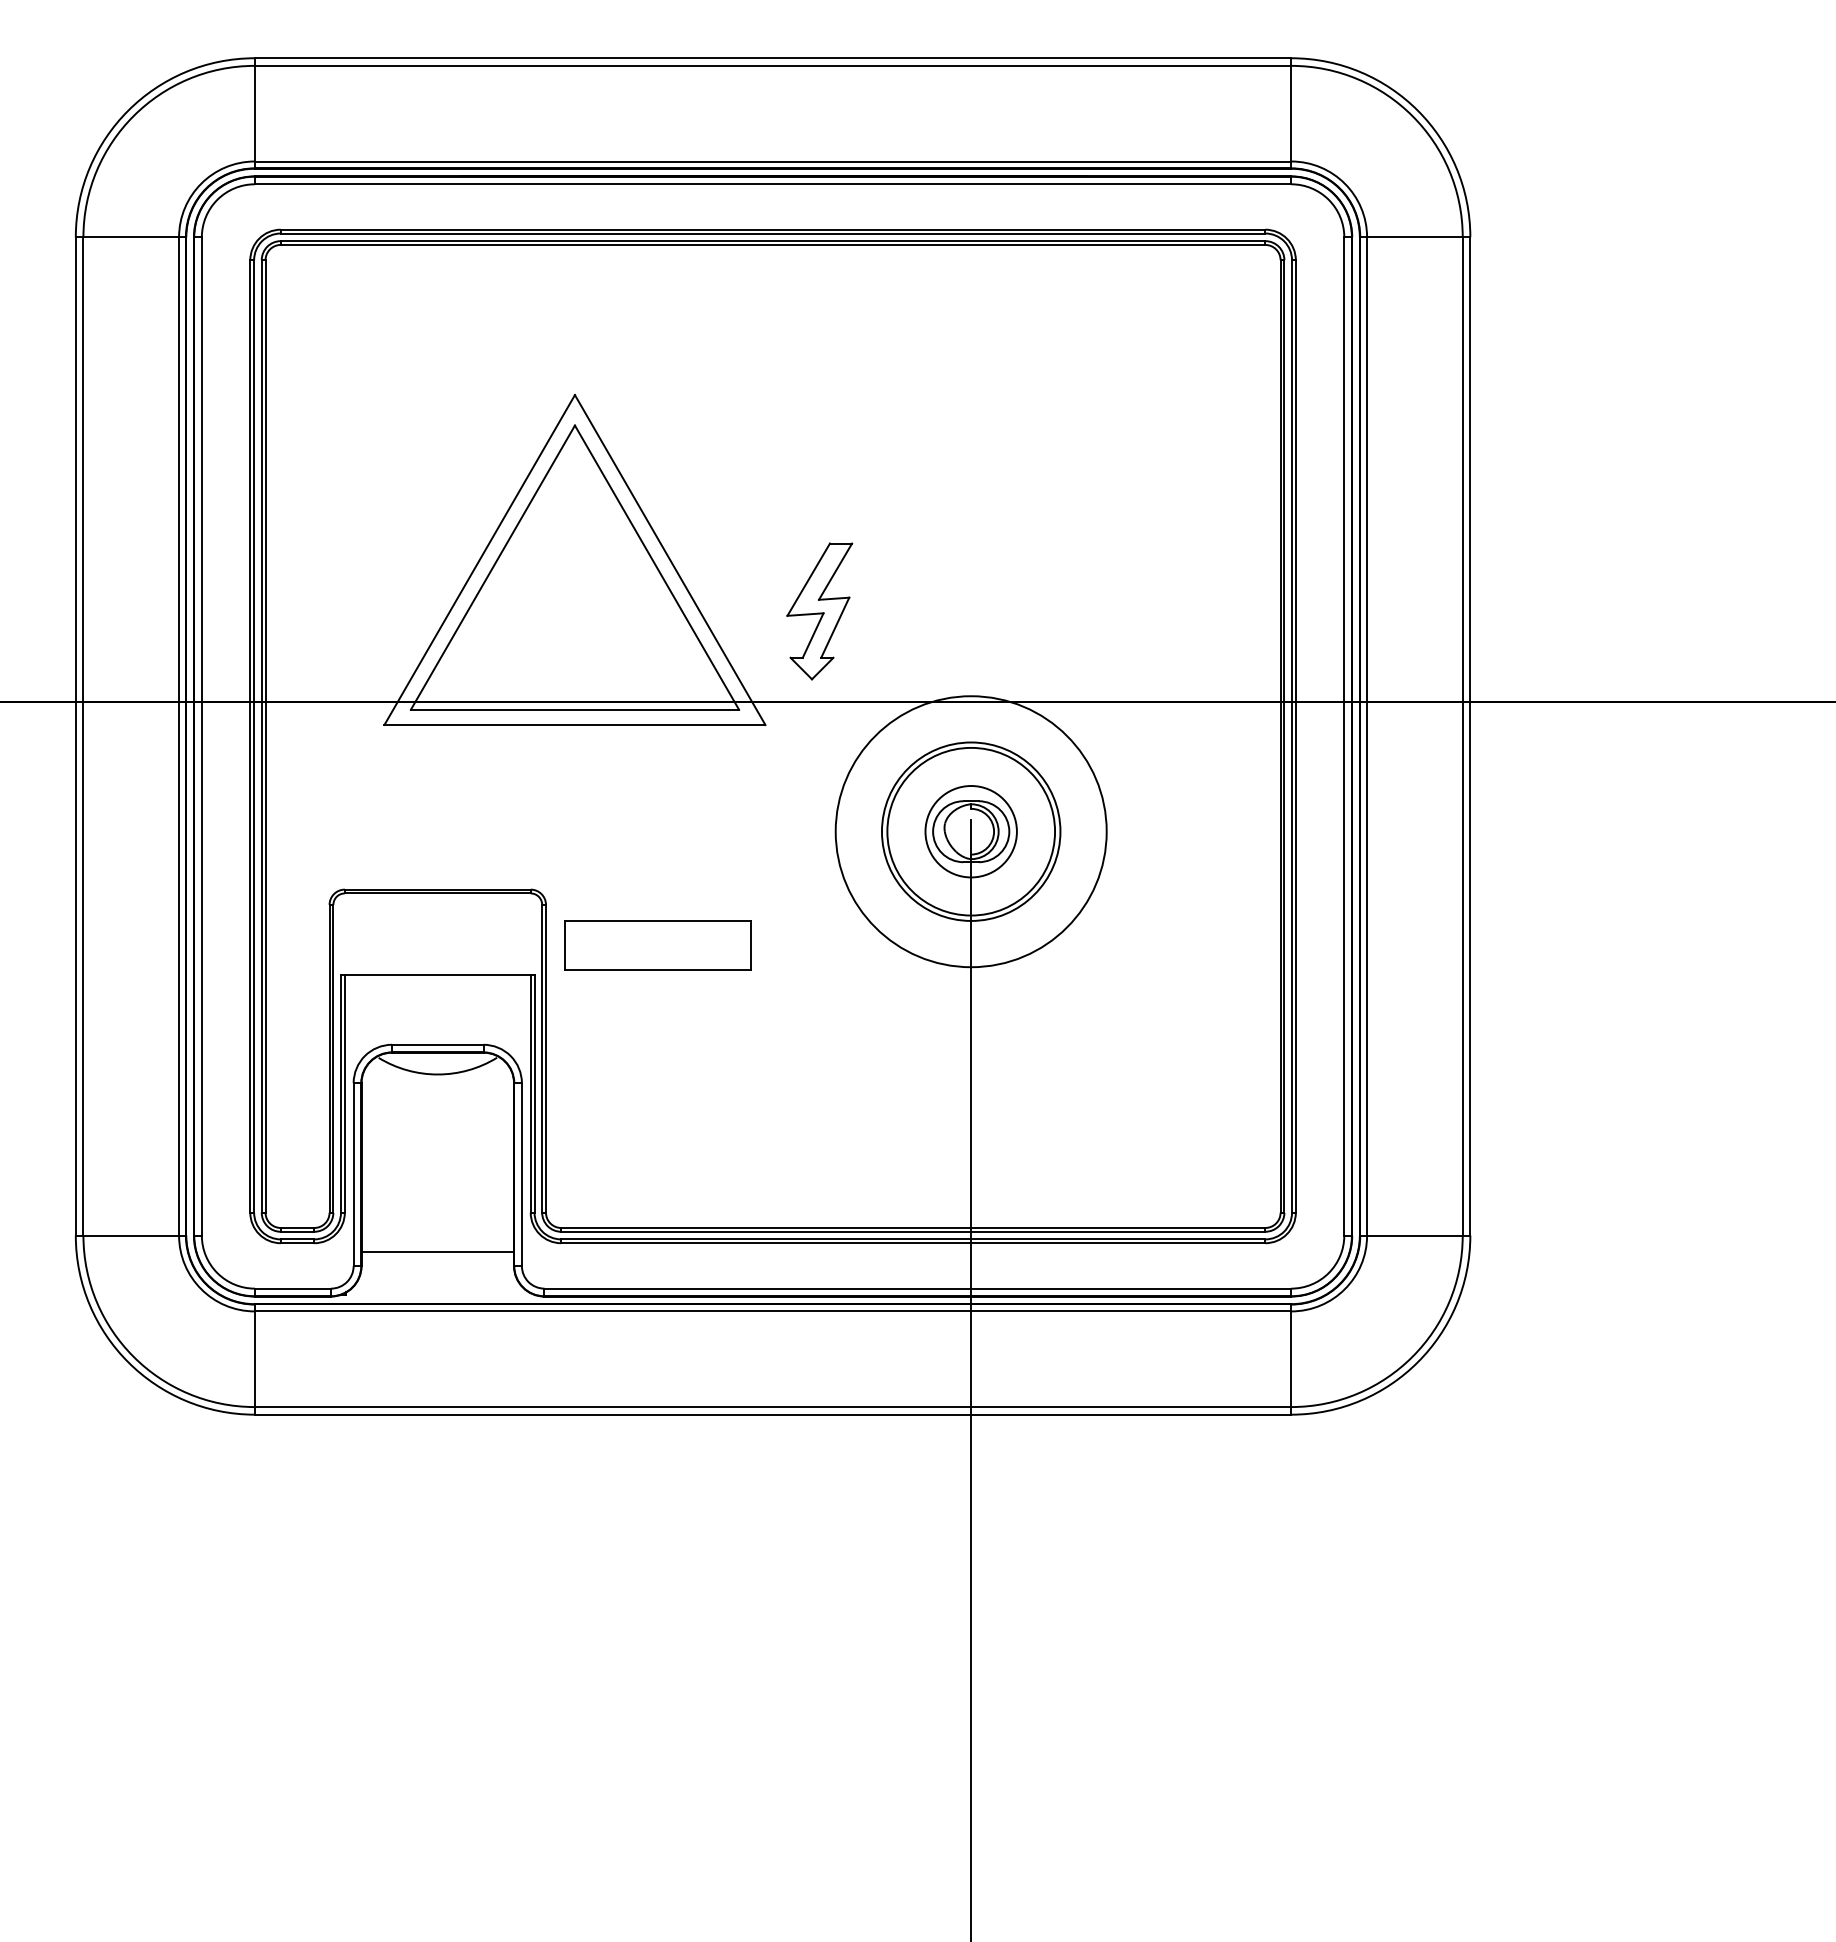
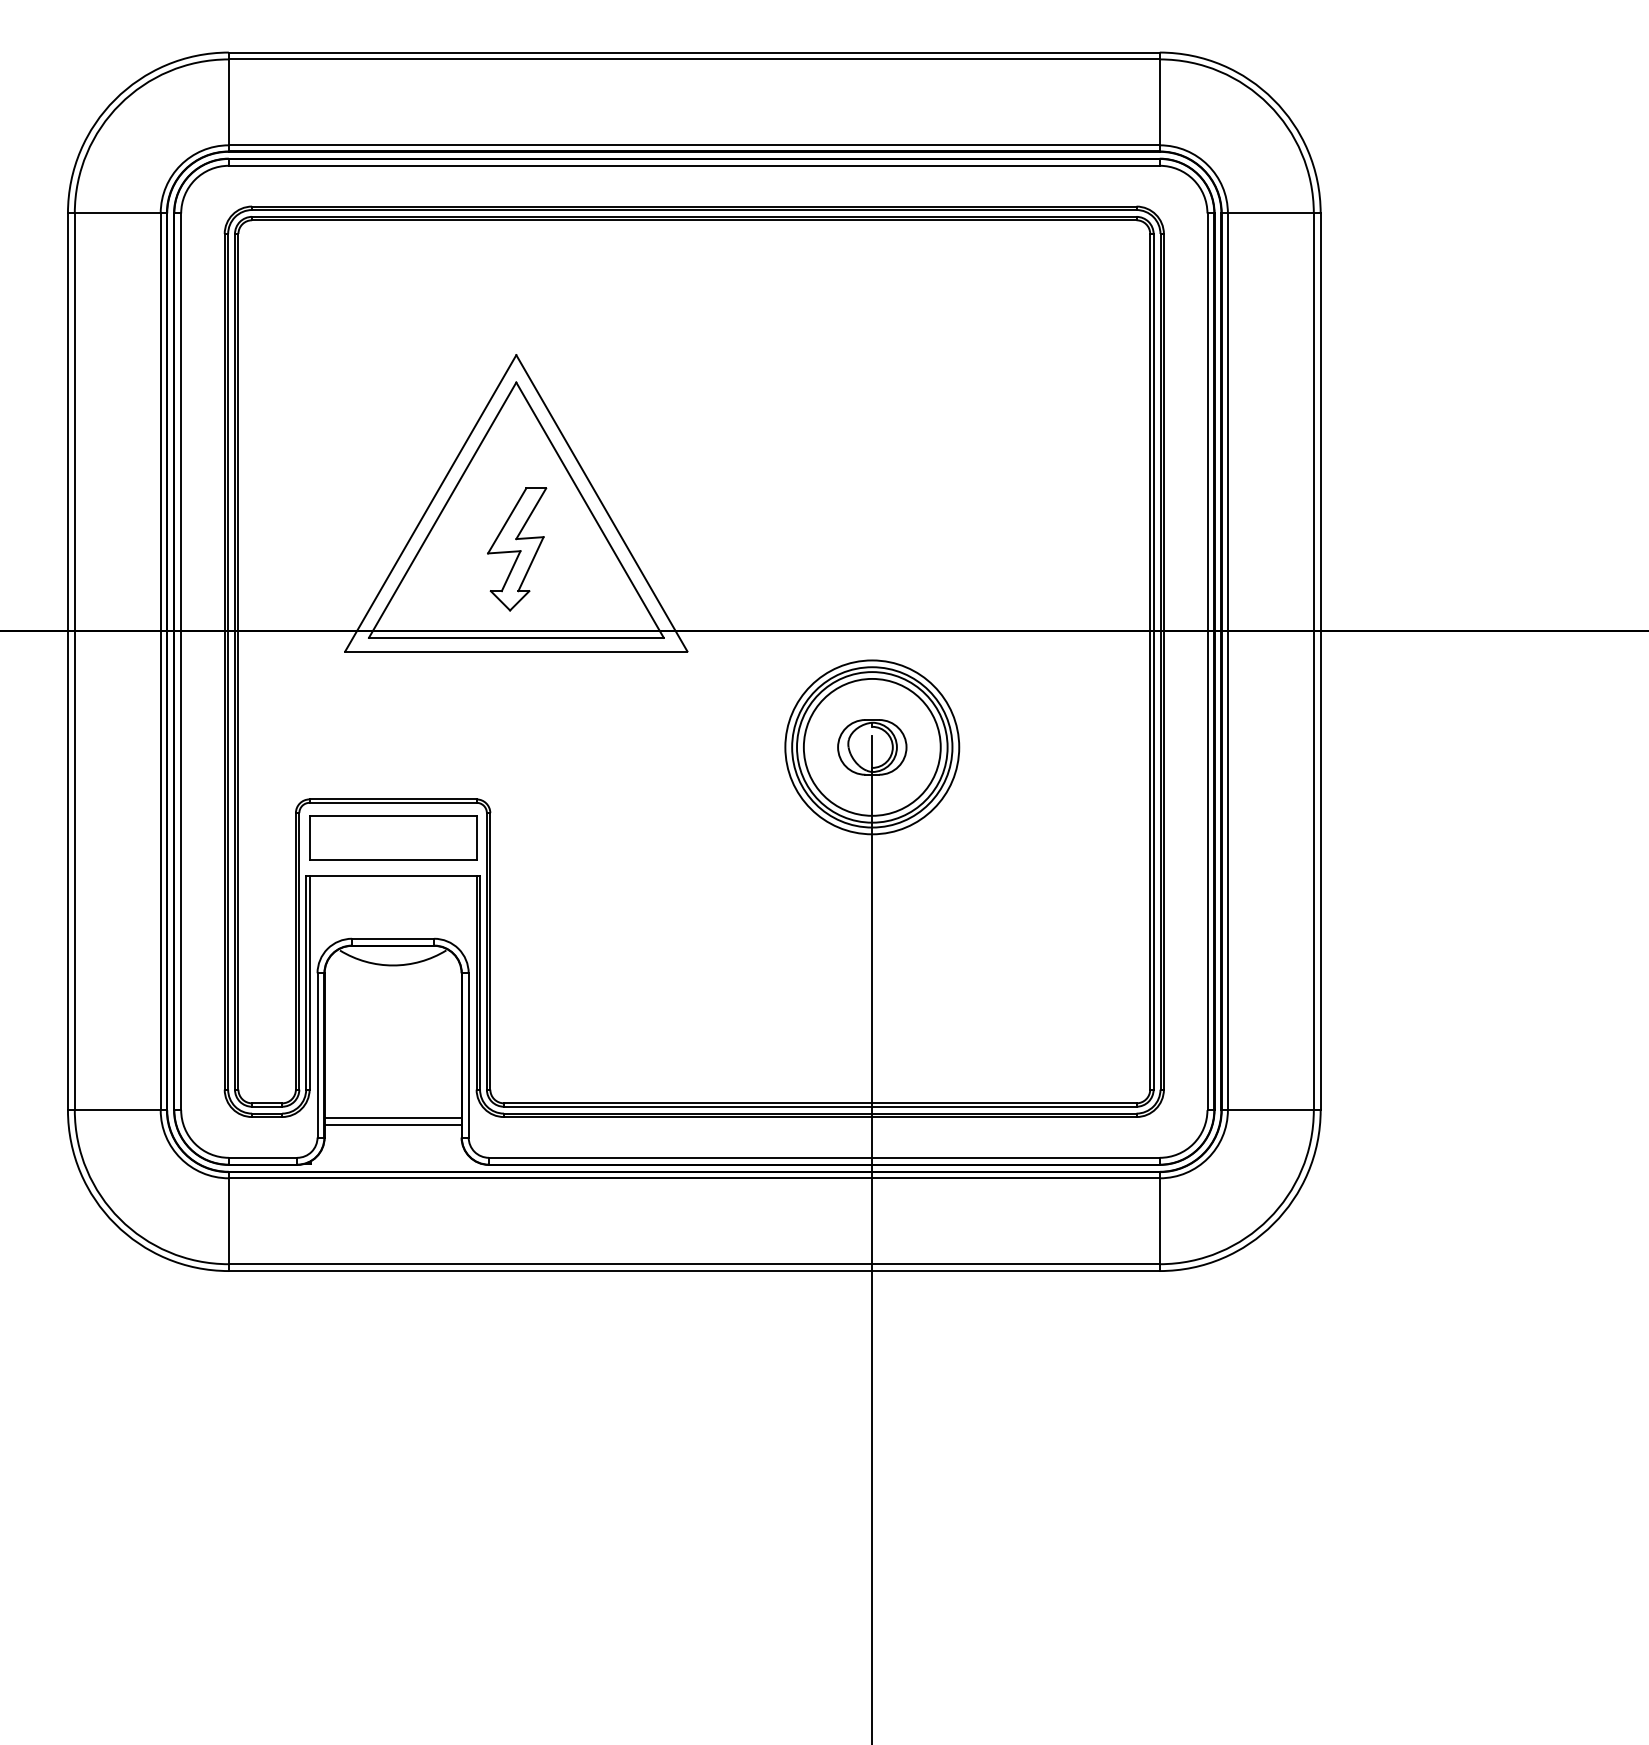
part: (819, 611) -> (516, 549), moved
circle: (970, 831) -> (871, 747), size x0.71
circle: (971, 831) -> (872, 747), size x1.67
part: (657, 945) -> (392, 837), moved
line: (437, 1244) -> (392, 1118), added

